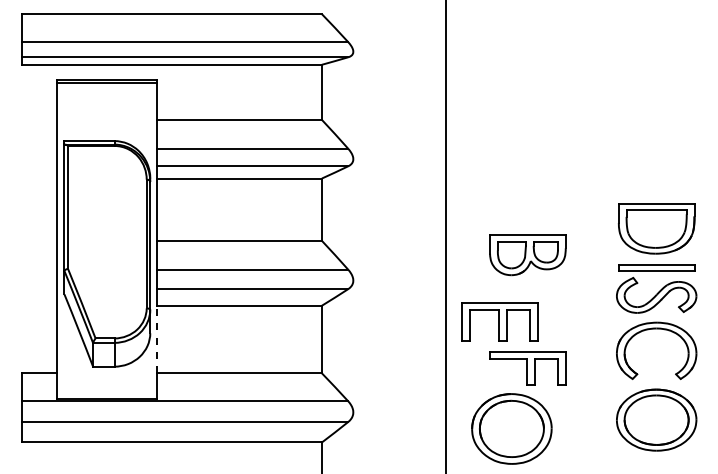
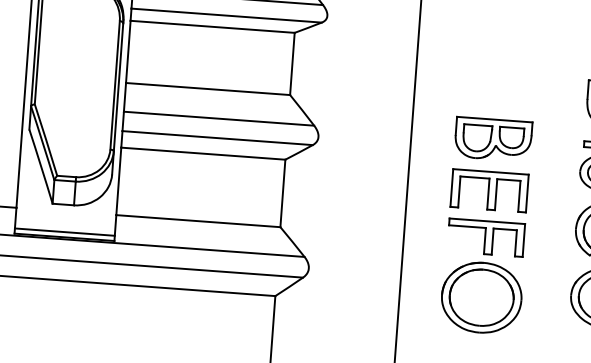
part: (527, 255) -> (492, 139), moved
part: (499, 321) -> (489, 190), moved
line: (157, 339) -> (118, 181), dashed -> solid
line: (107, 394) -> (64, 232), added
part: (511, 428) -> (481, 297), moved

